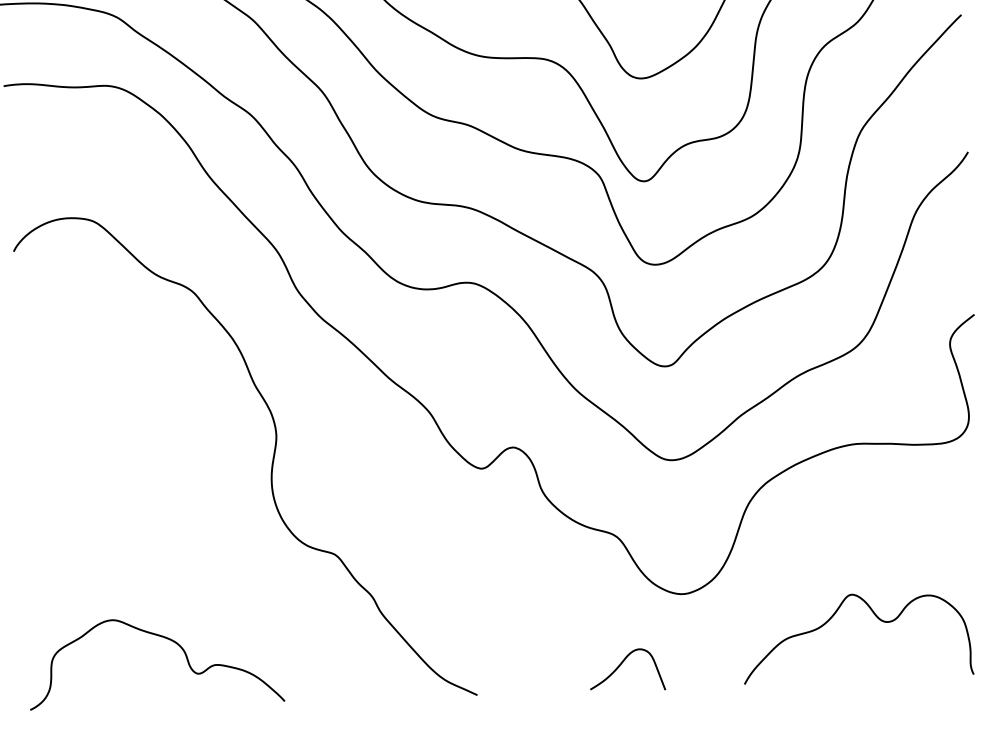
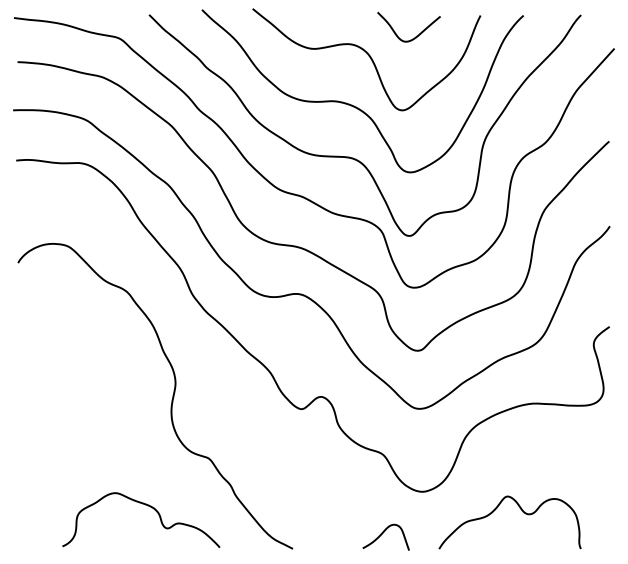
curve: (875, 616) -> (521, 510), moved
curve: (164, 639) -> (147, 506), moved

